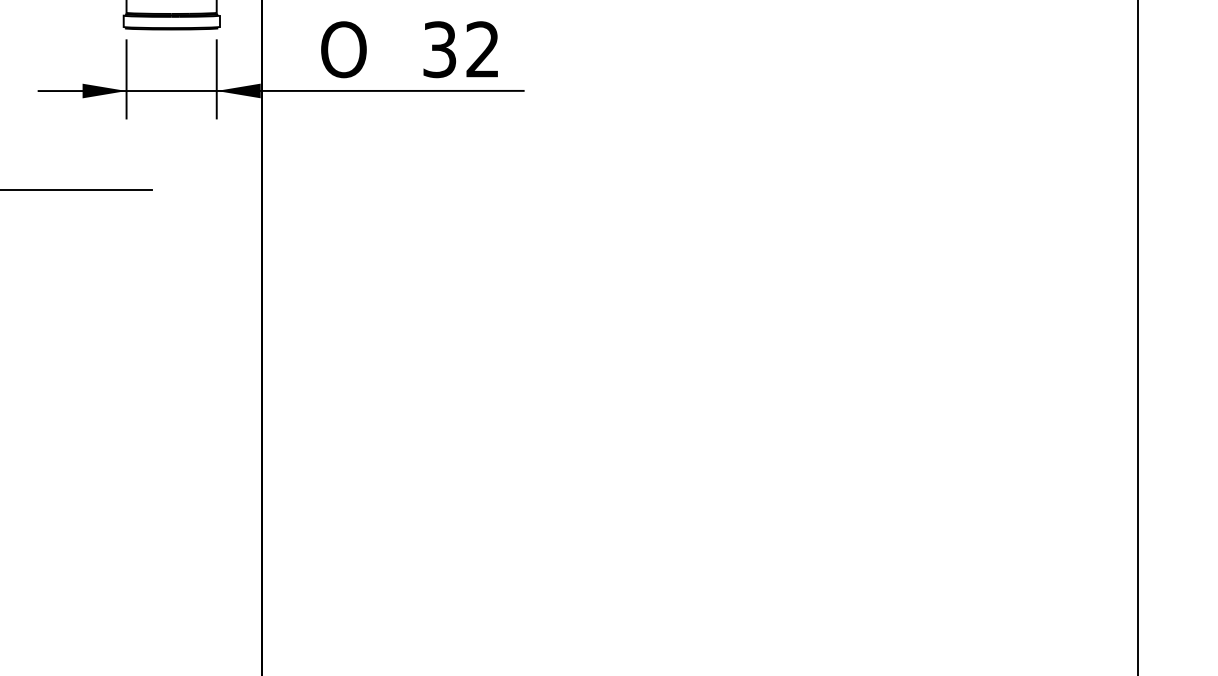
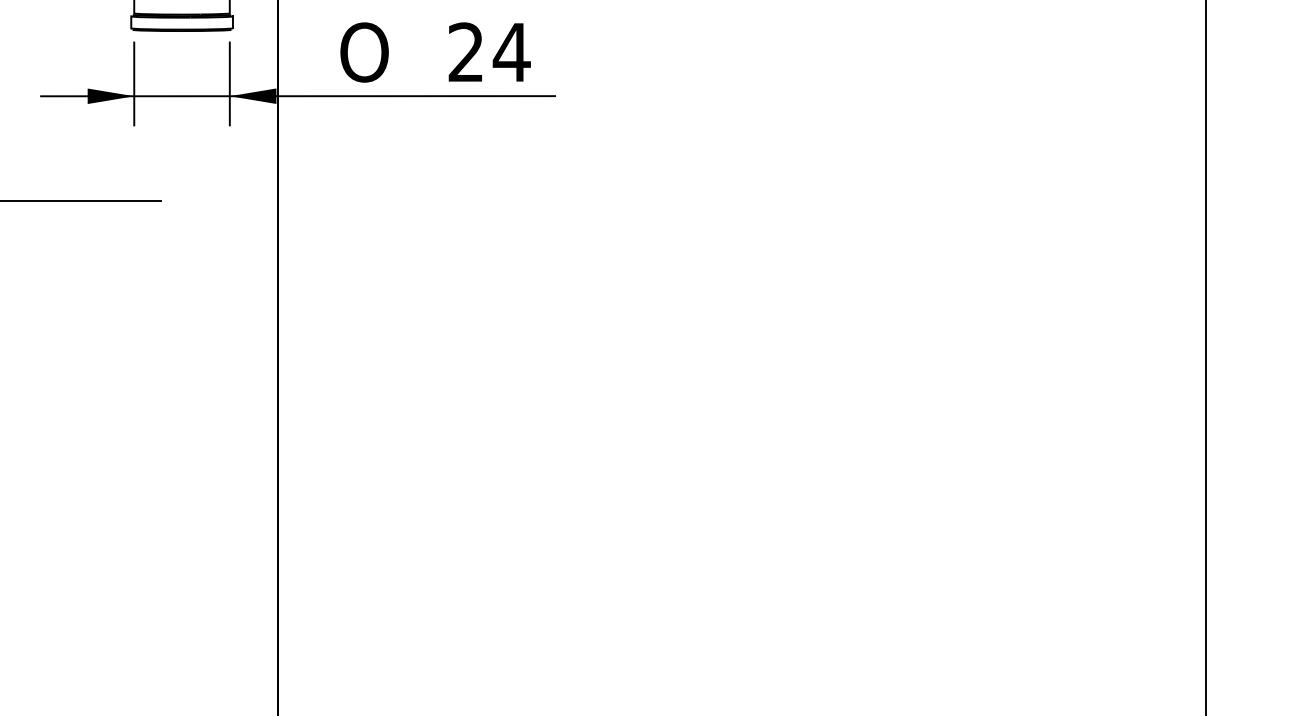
text: (461, 49) -> (489, 52), 32 -> 24

